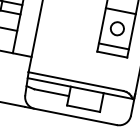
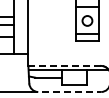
line: (75, 81) -> (64, 65), solid -> dashed
line: (71, 115) -> (66, 91), solid -> dashed

